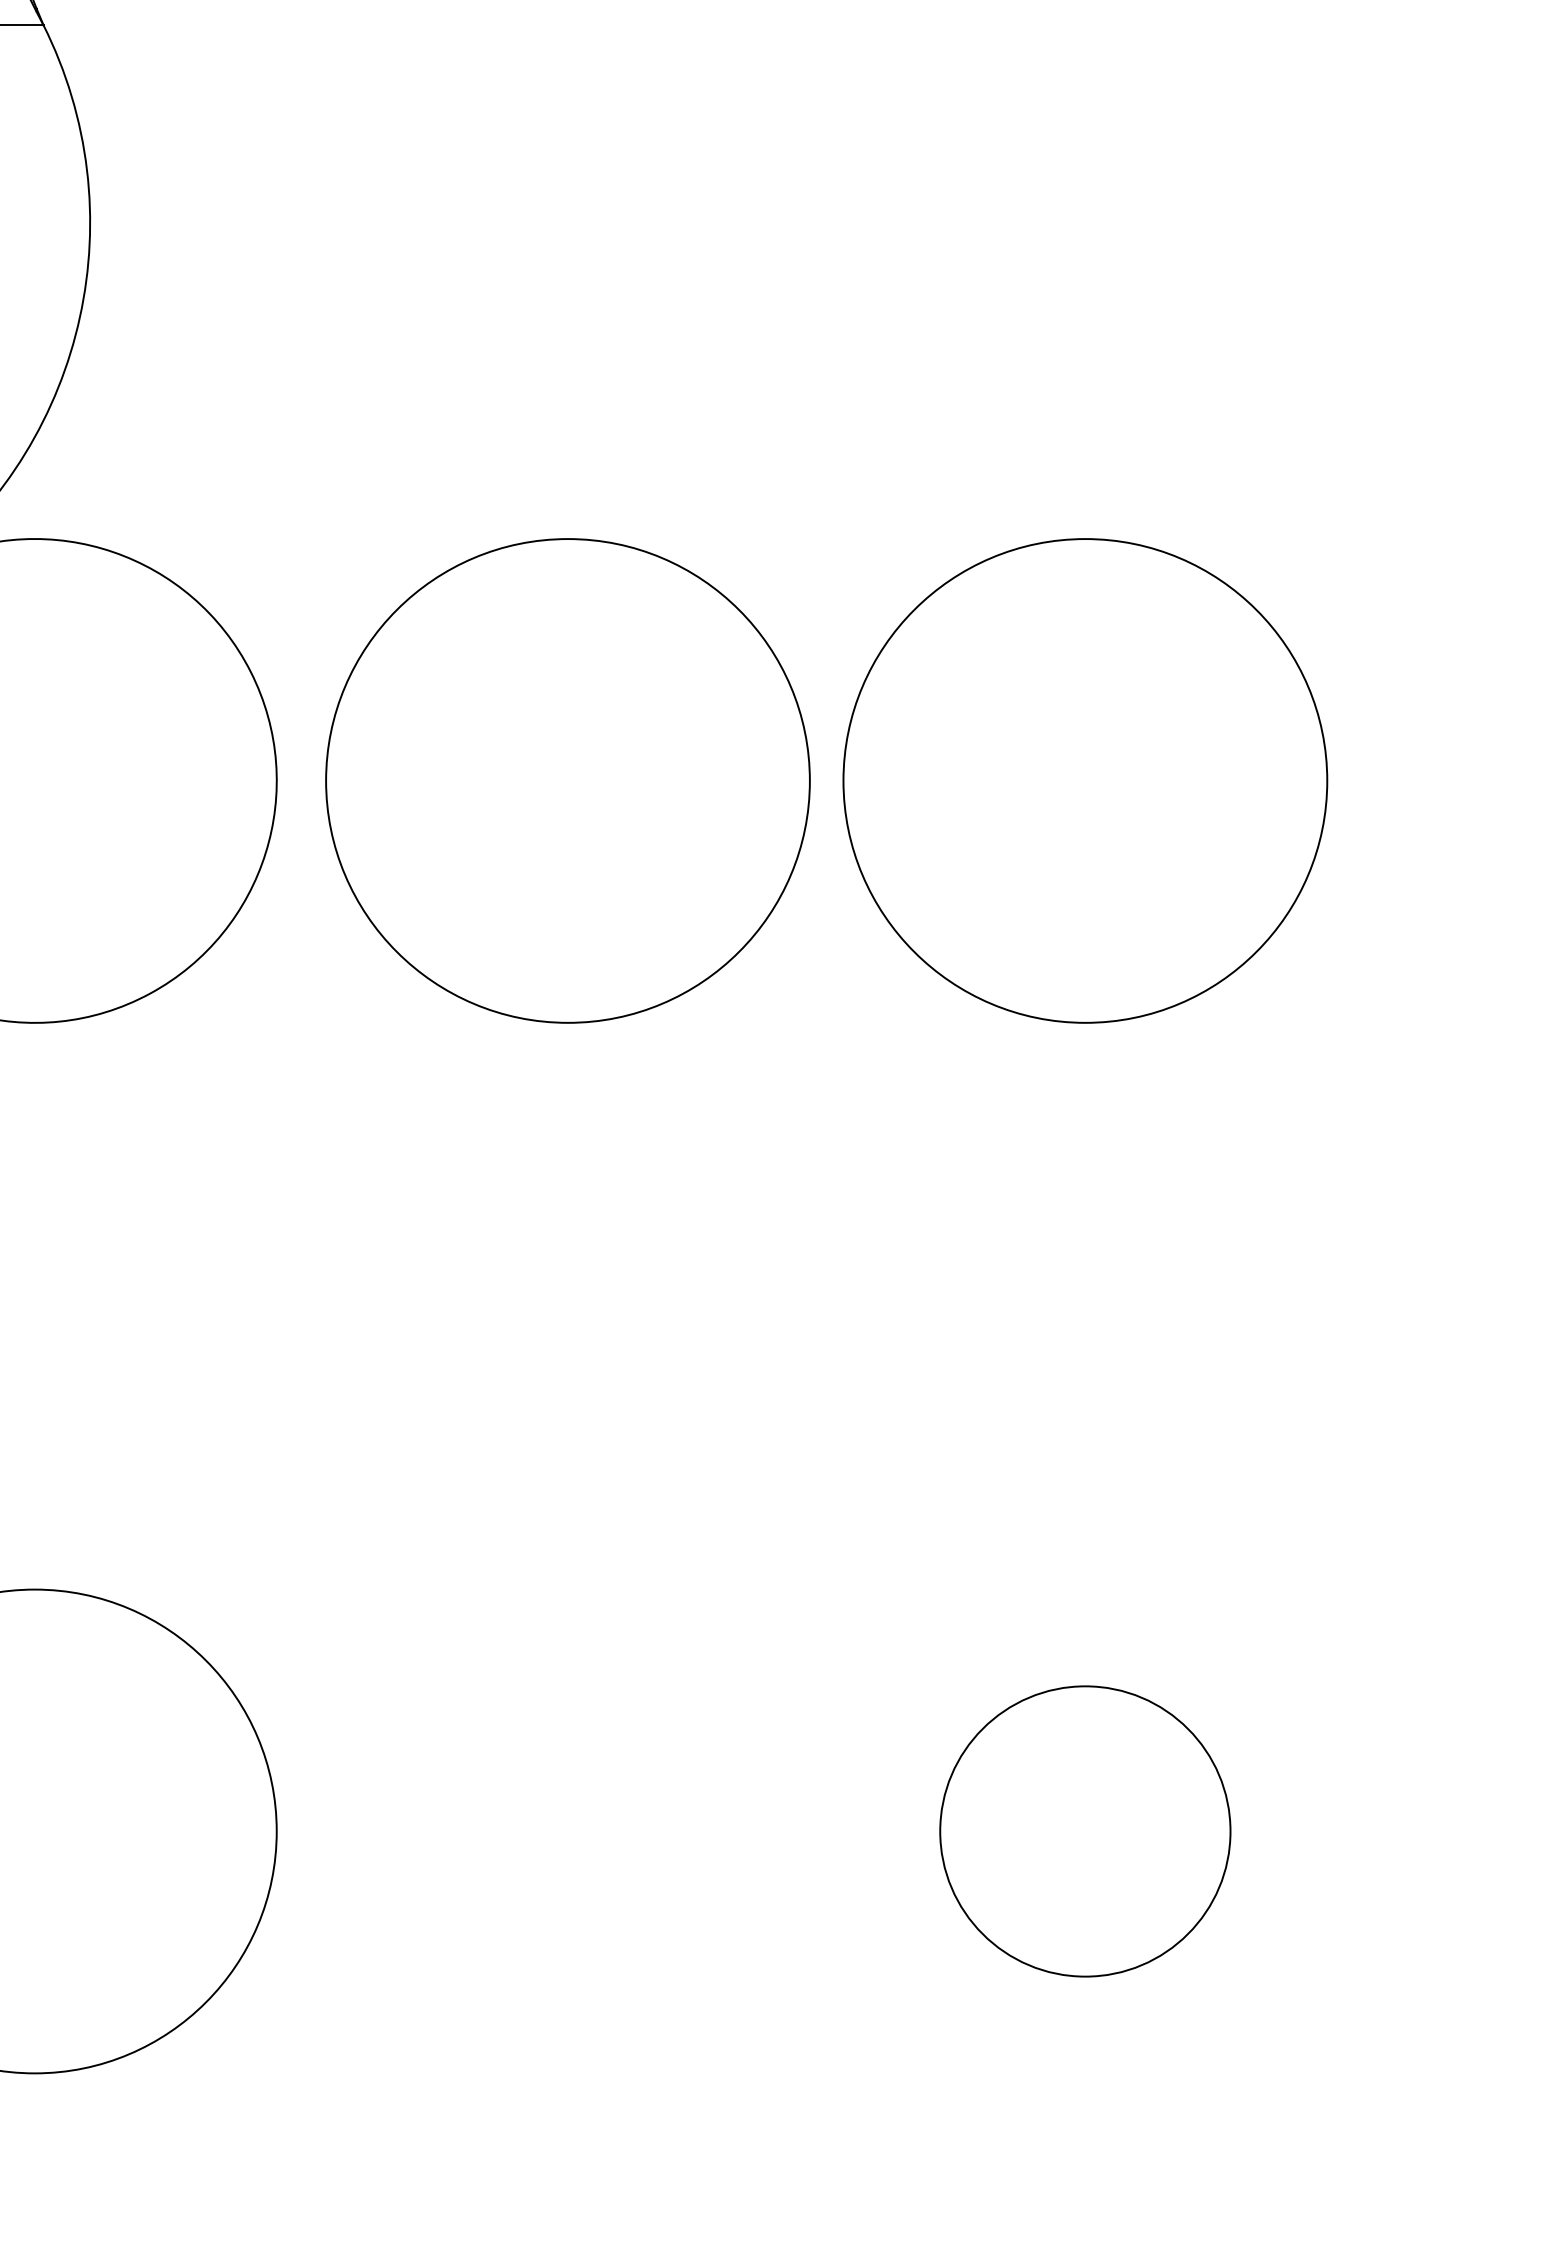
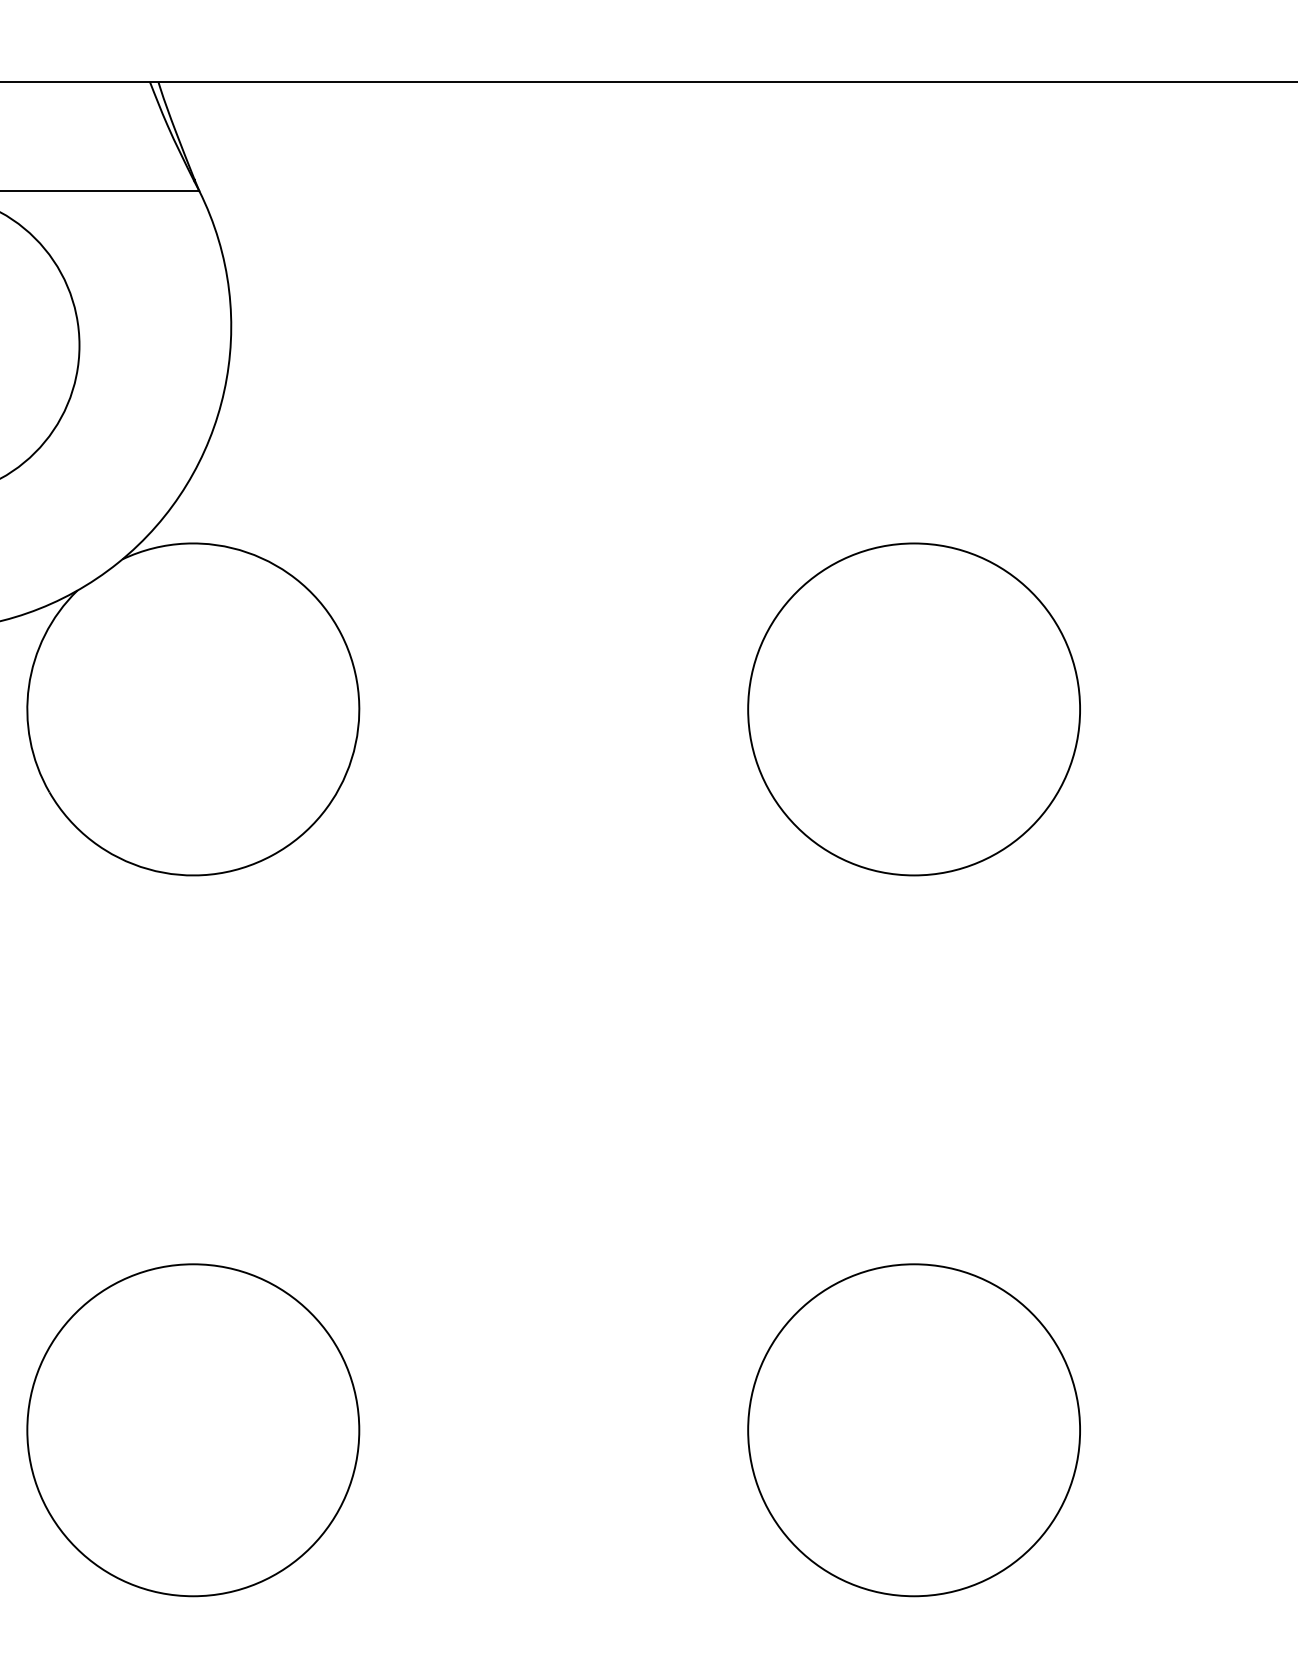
circle: (567, 781) -> (558, 709), removed
circle: (1085, 1831) -> (914, 1430), size x1.67

